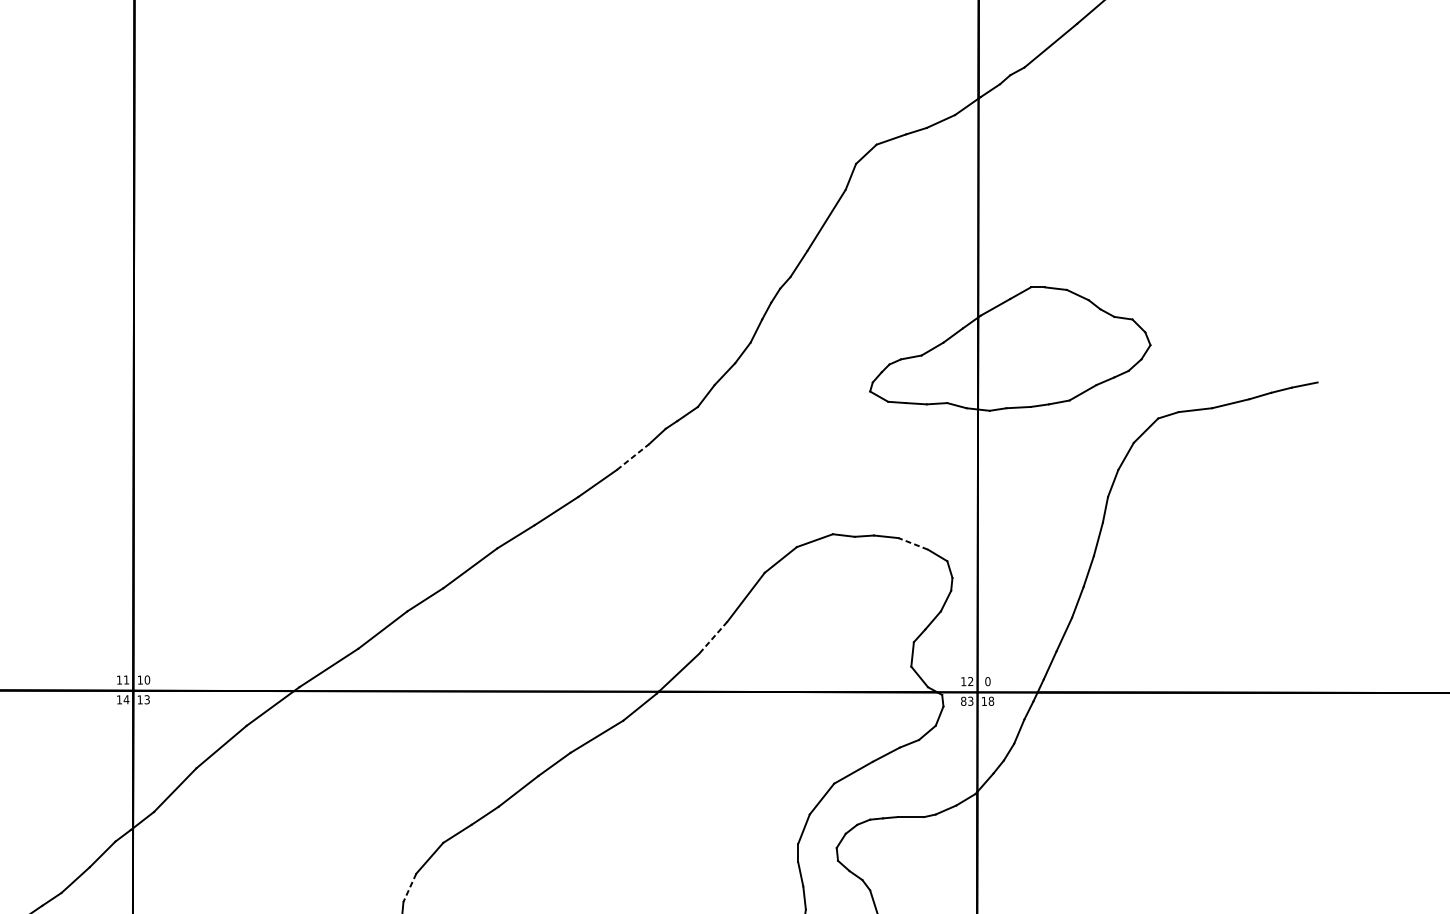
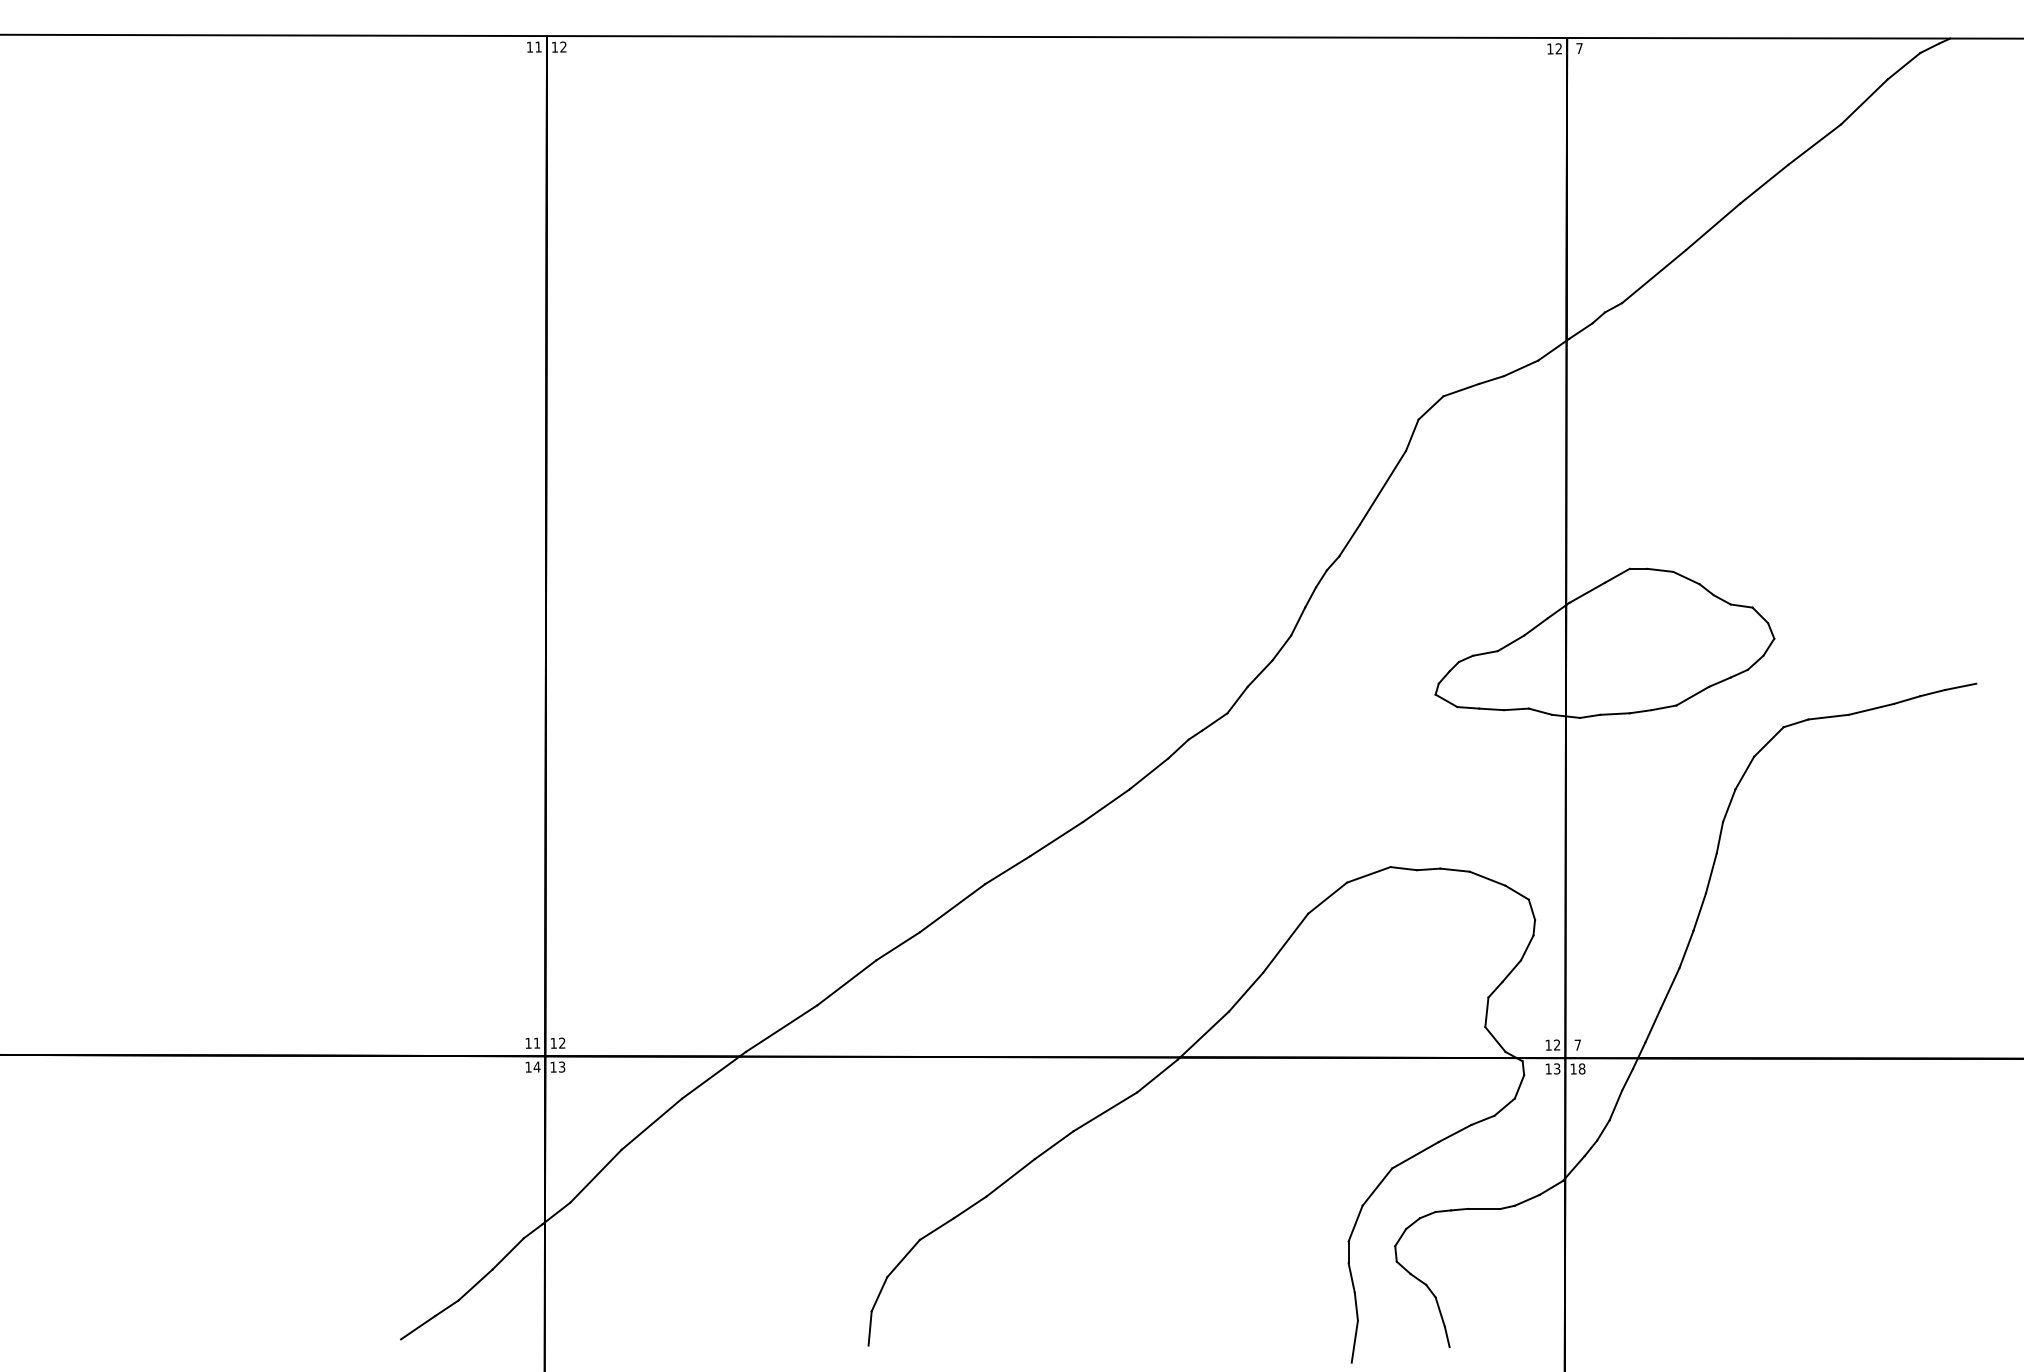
line: (633, 456) -> (1149, 773), dashed -> solid
line: (913, 543) -> (1487, 878), dashed -> solid
line: (713, 638) -> (1246, 992), dashed -> solid
text: (147, 679) -> (562, 1042), 10 -> 12
text: (987, 681) -> (1577, 1044), 0 -> 7
text: (963, 700) -> (1548, 1068), 83 -> 13
line: (409, 887) -> (879, 1294), dashed -> solid

